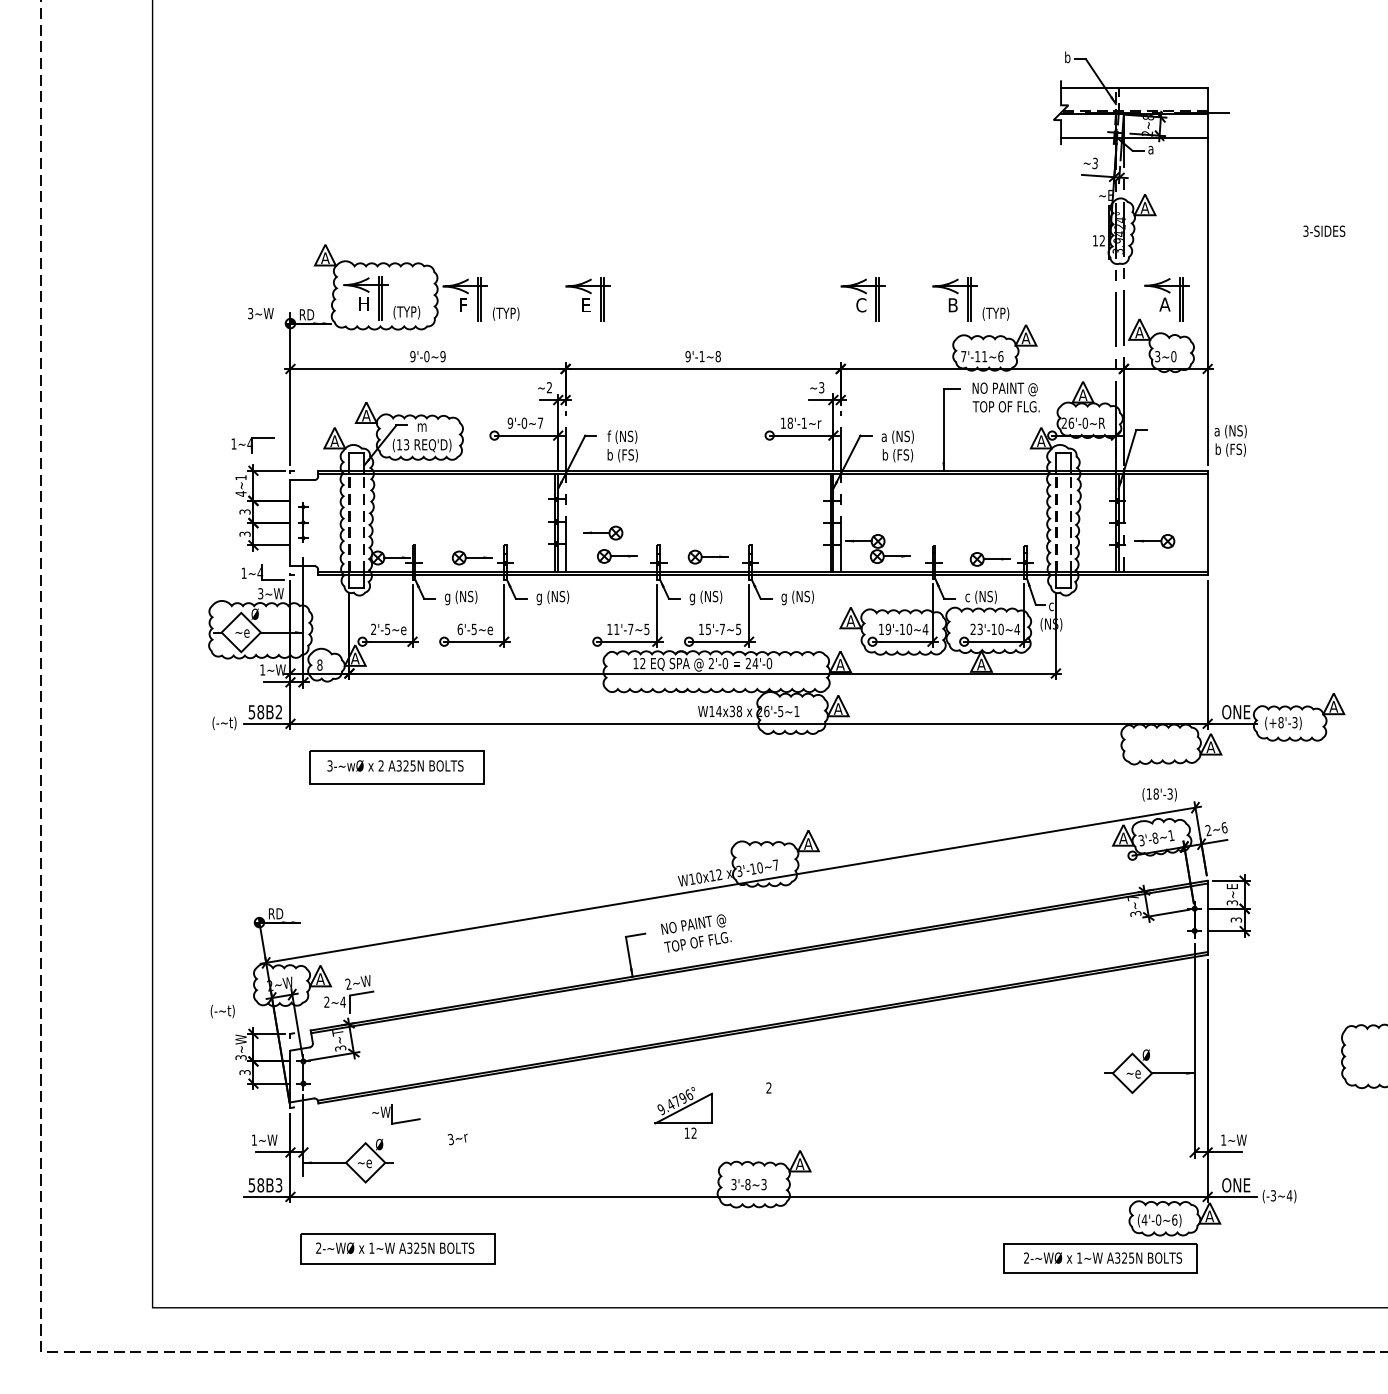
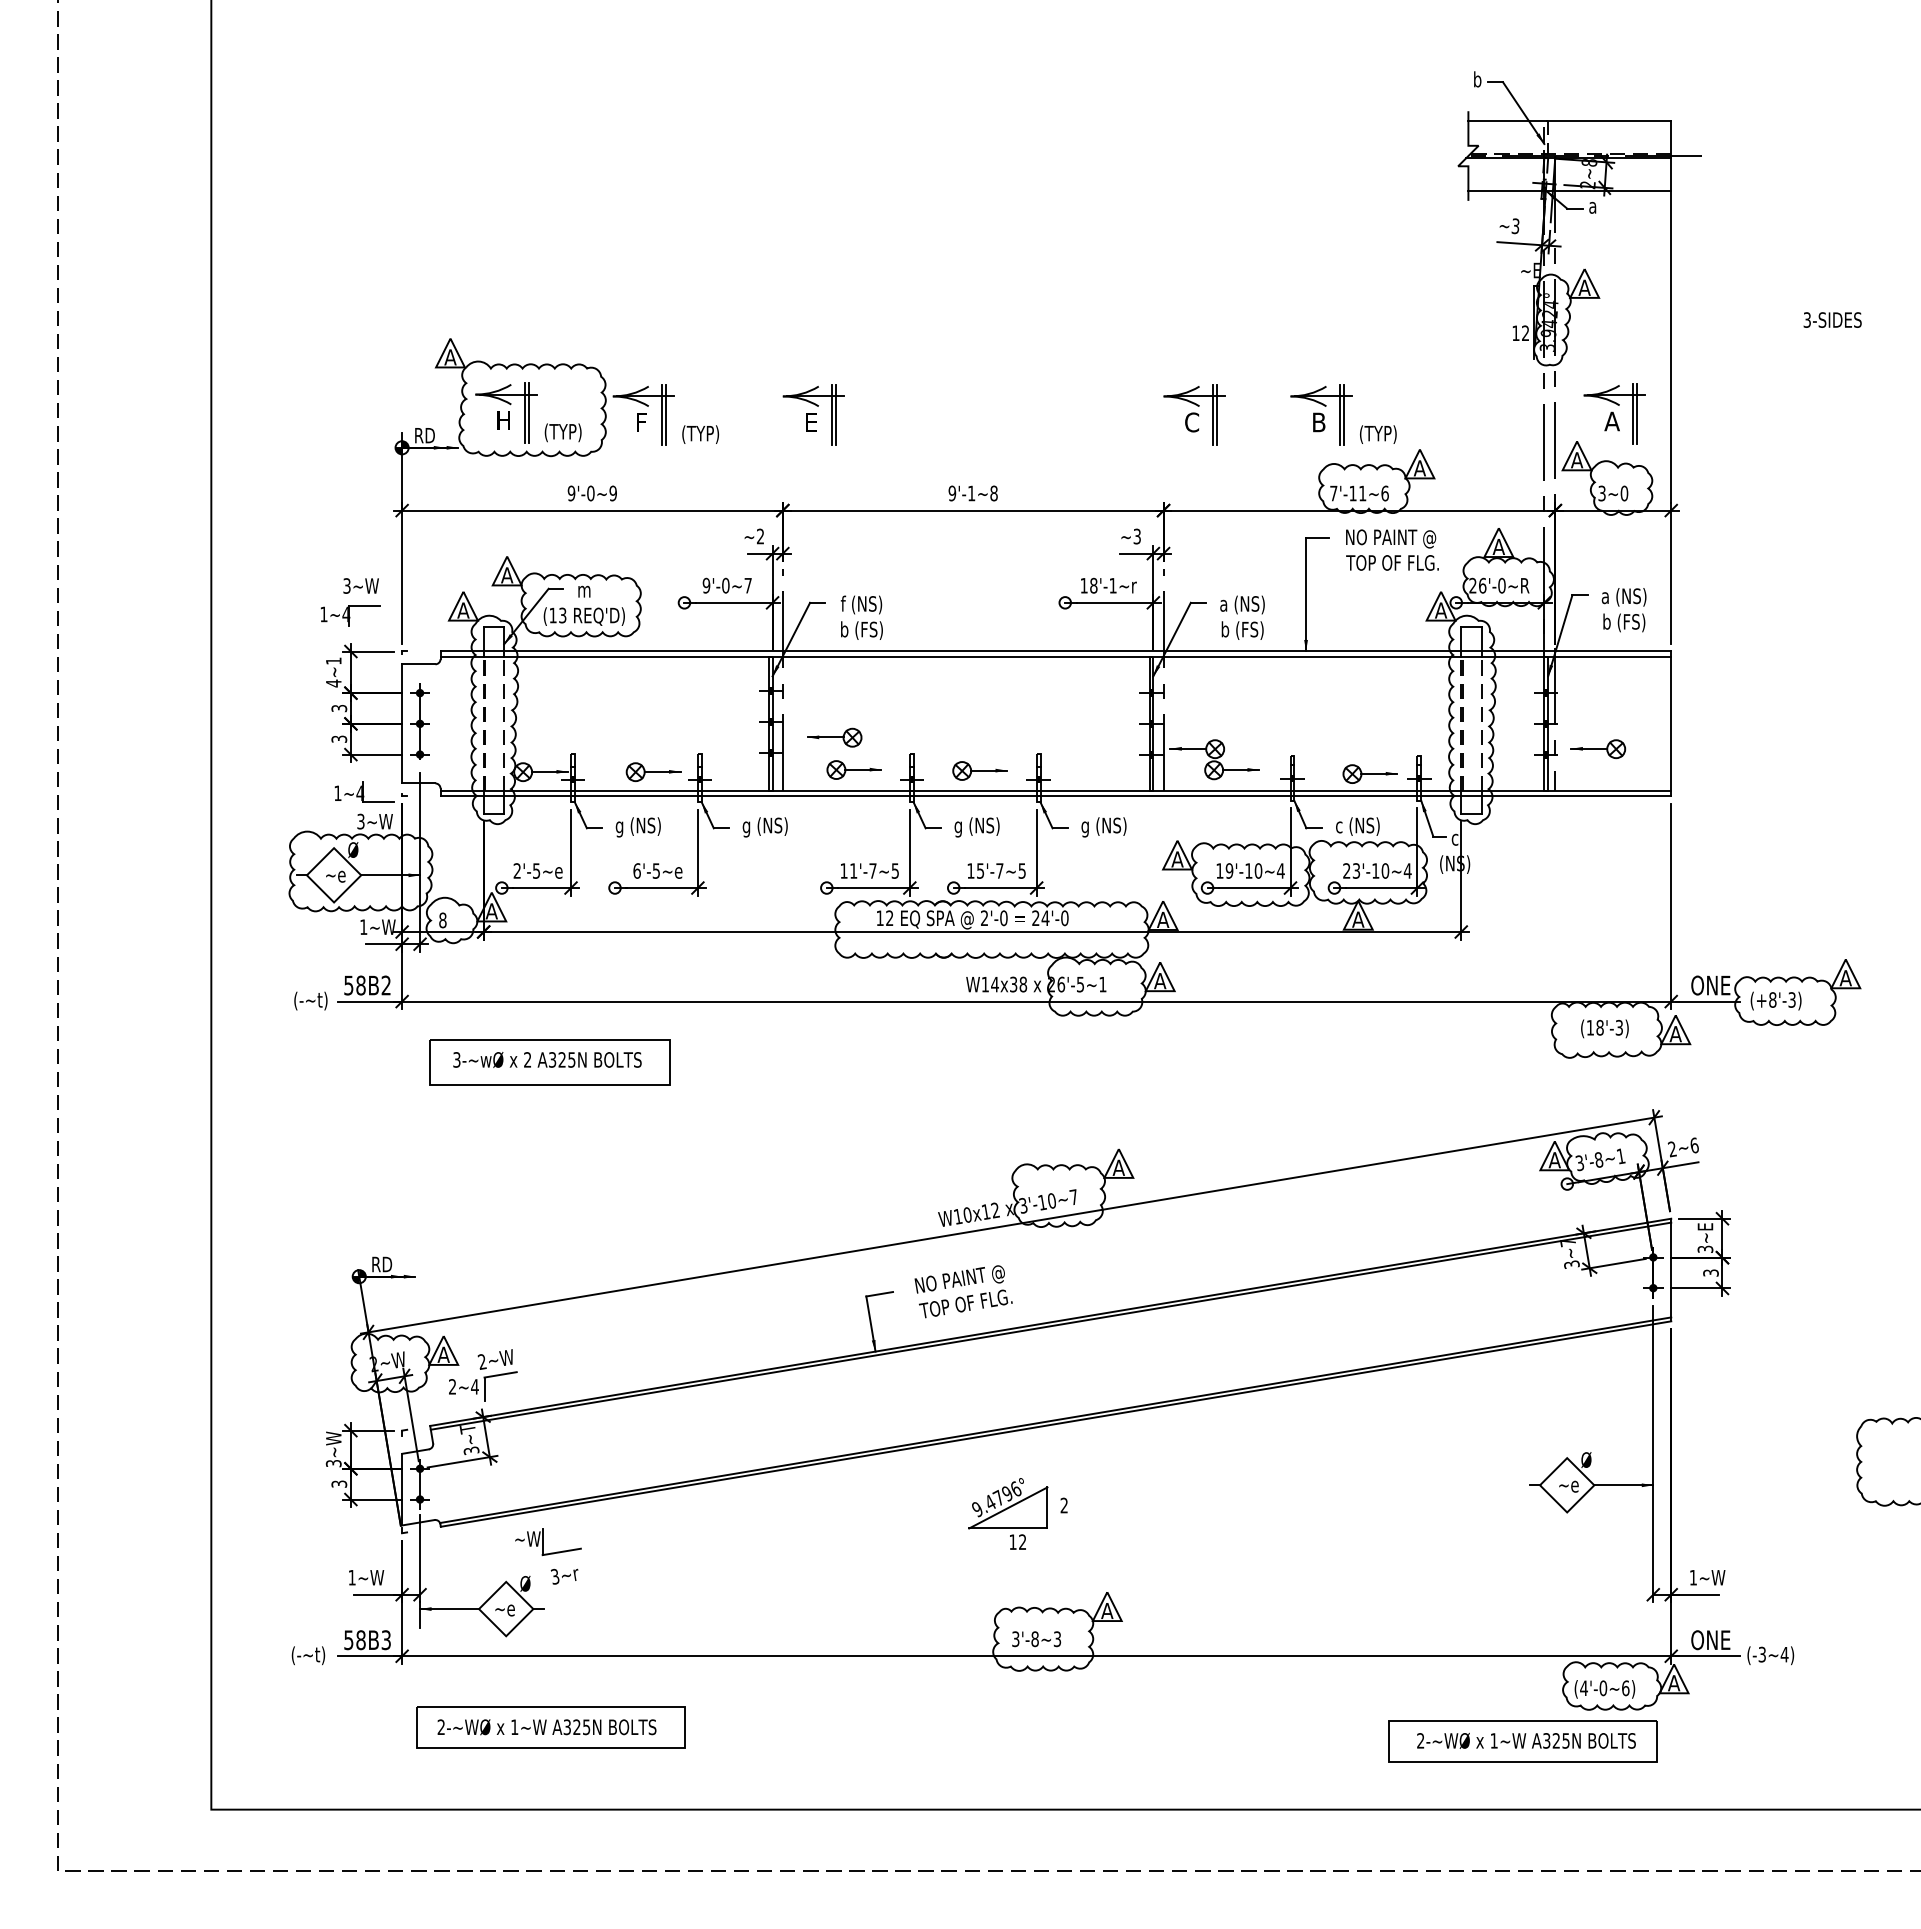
text: (260, 313) -> (360, 585), moved
text: (1230, 441) -> (1623, 610), moved
part: (303, 521) -> (419, 721), size x1.43
text: (1159, 794) -> (1604, 1028), moved
text: (222, 1011) -> (308, 1655), moved
part: (683, 1112) -> (1008, 1513), moved
text: (457, 1139) -> (564, 1576), moved

